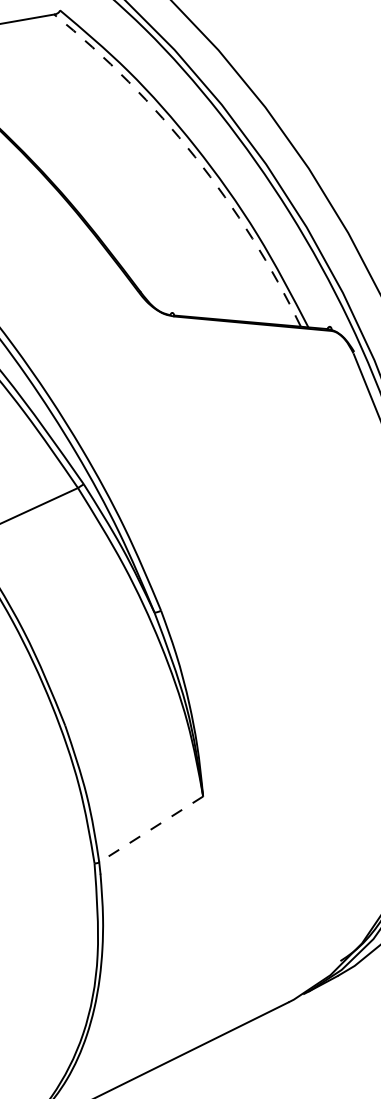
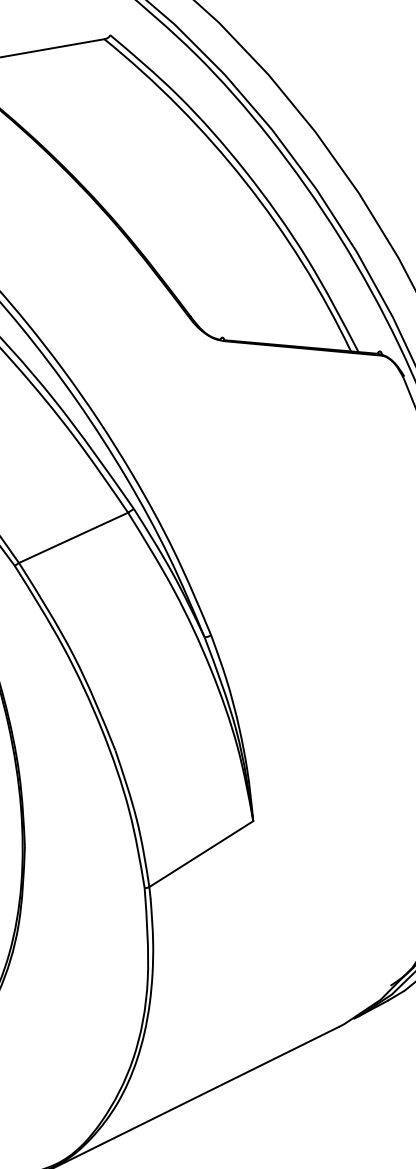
arc: (195, 156) -> (245, 181), dashed -> solid
line: (151, 829) -> (201, 854), dashed -> solid

